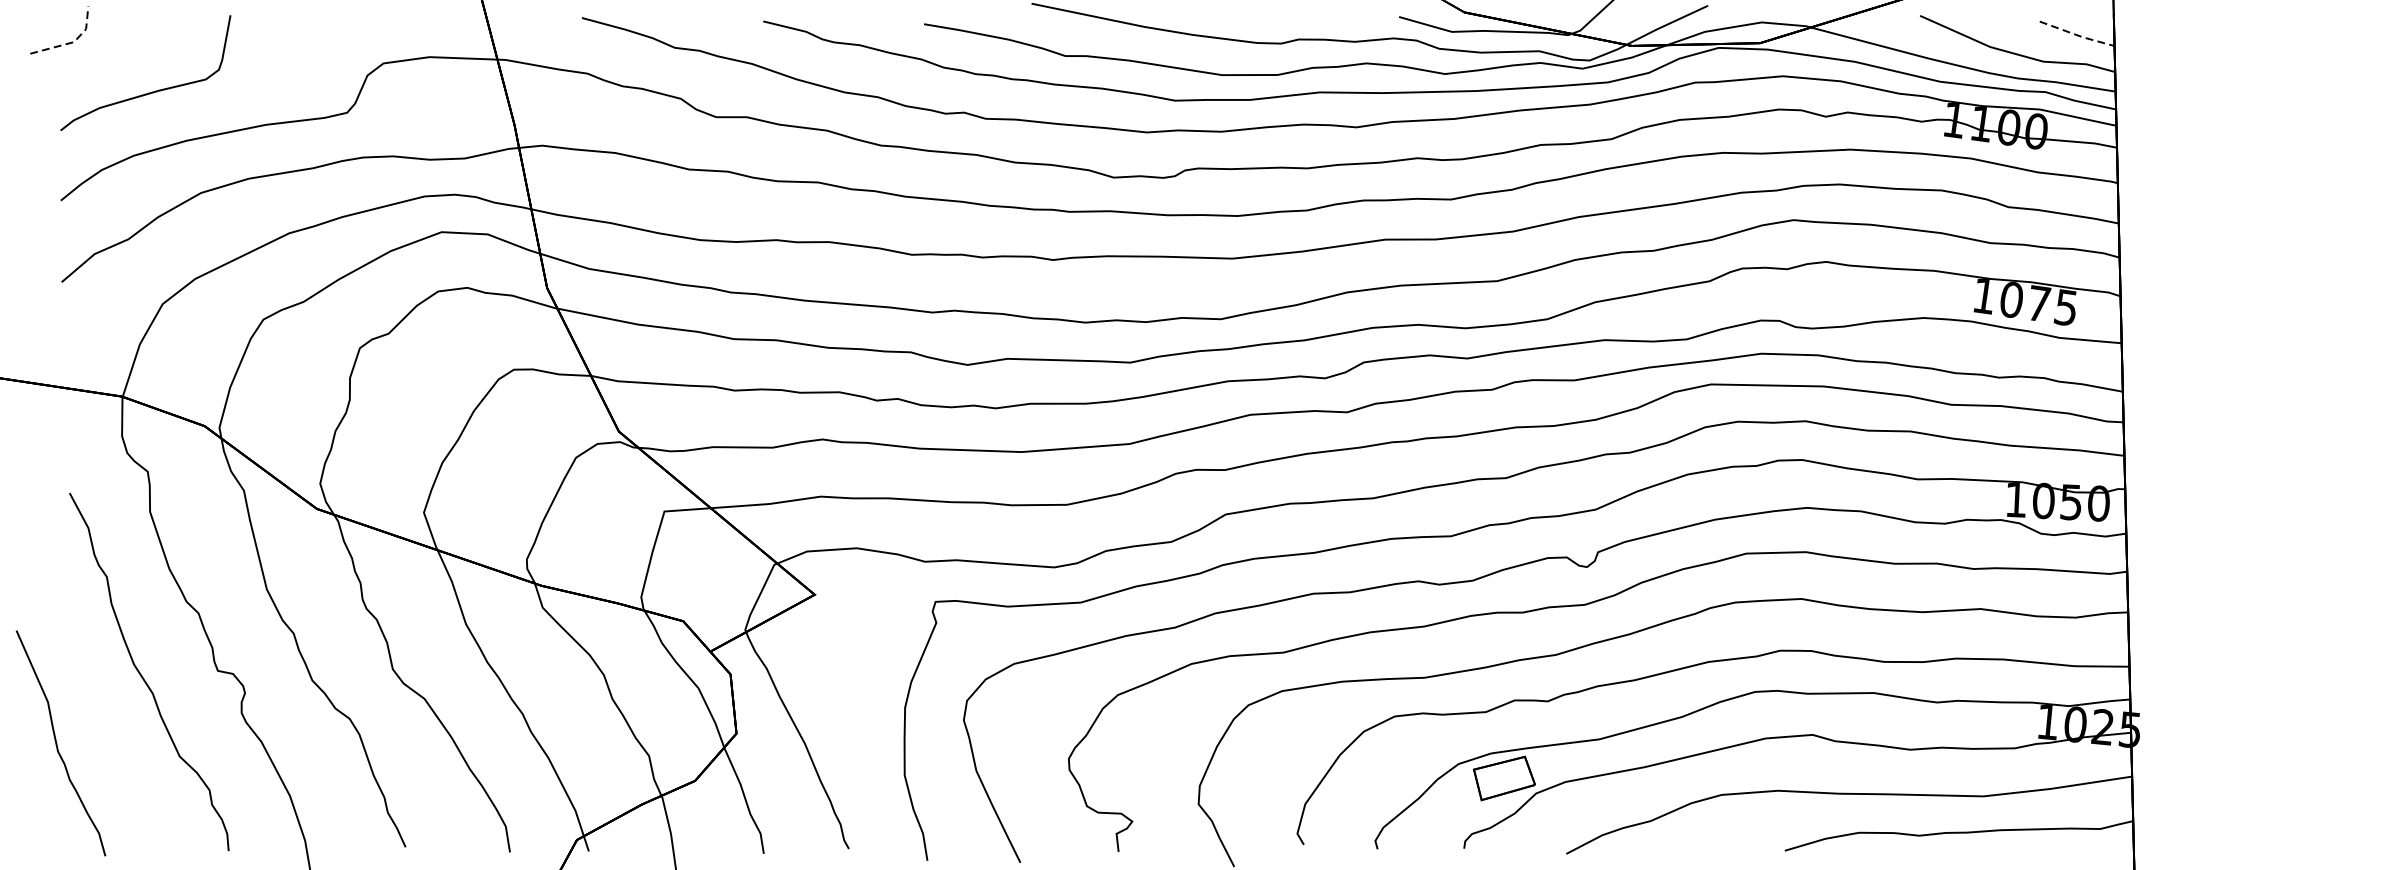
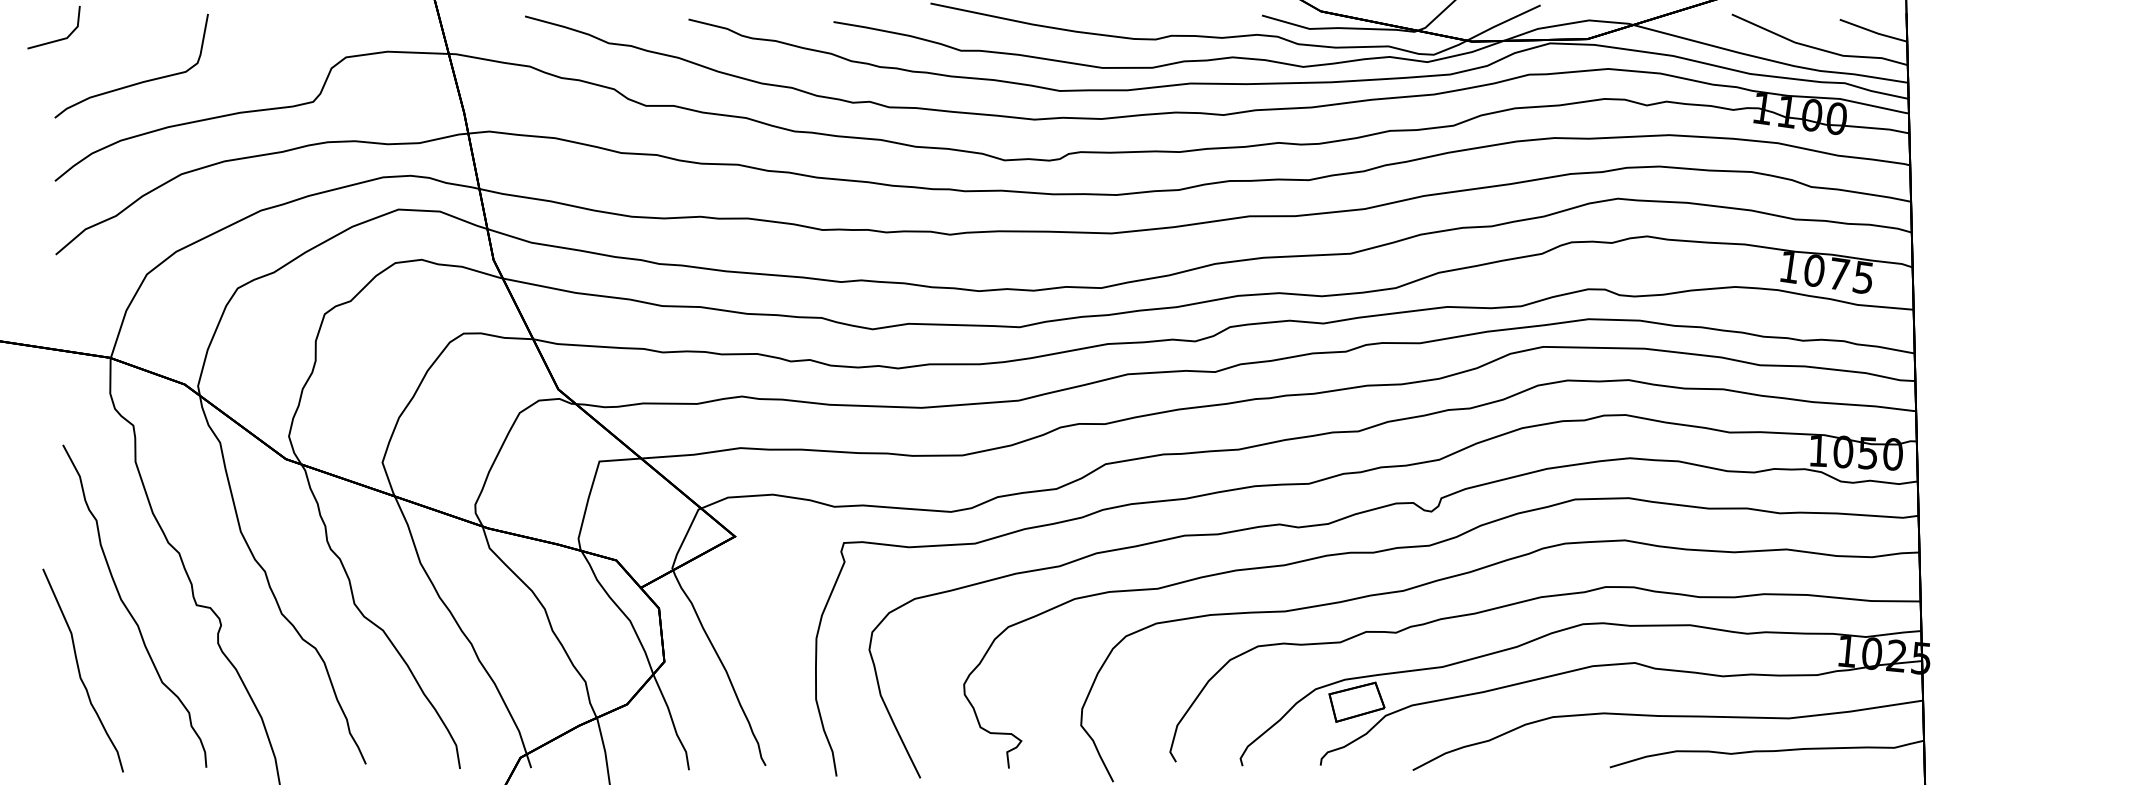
line: (2078, 35) -> (1874, 32), dashed -> solid
line: (73, 42) -> (66, 38), dashed -> solid
curve: (58, 745) -> (80, 672), moved

